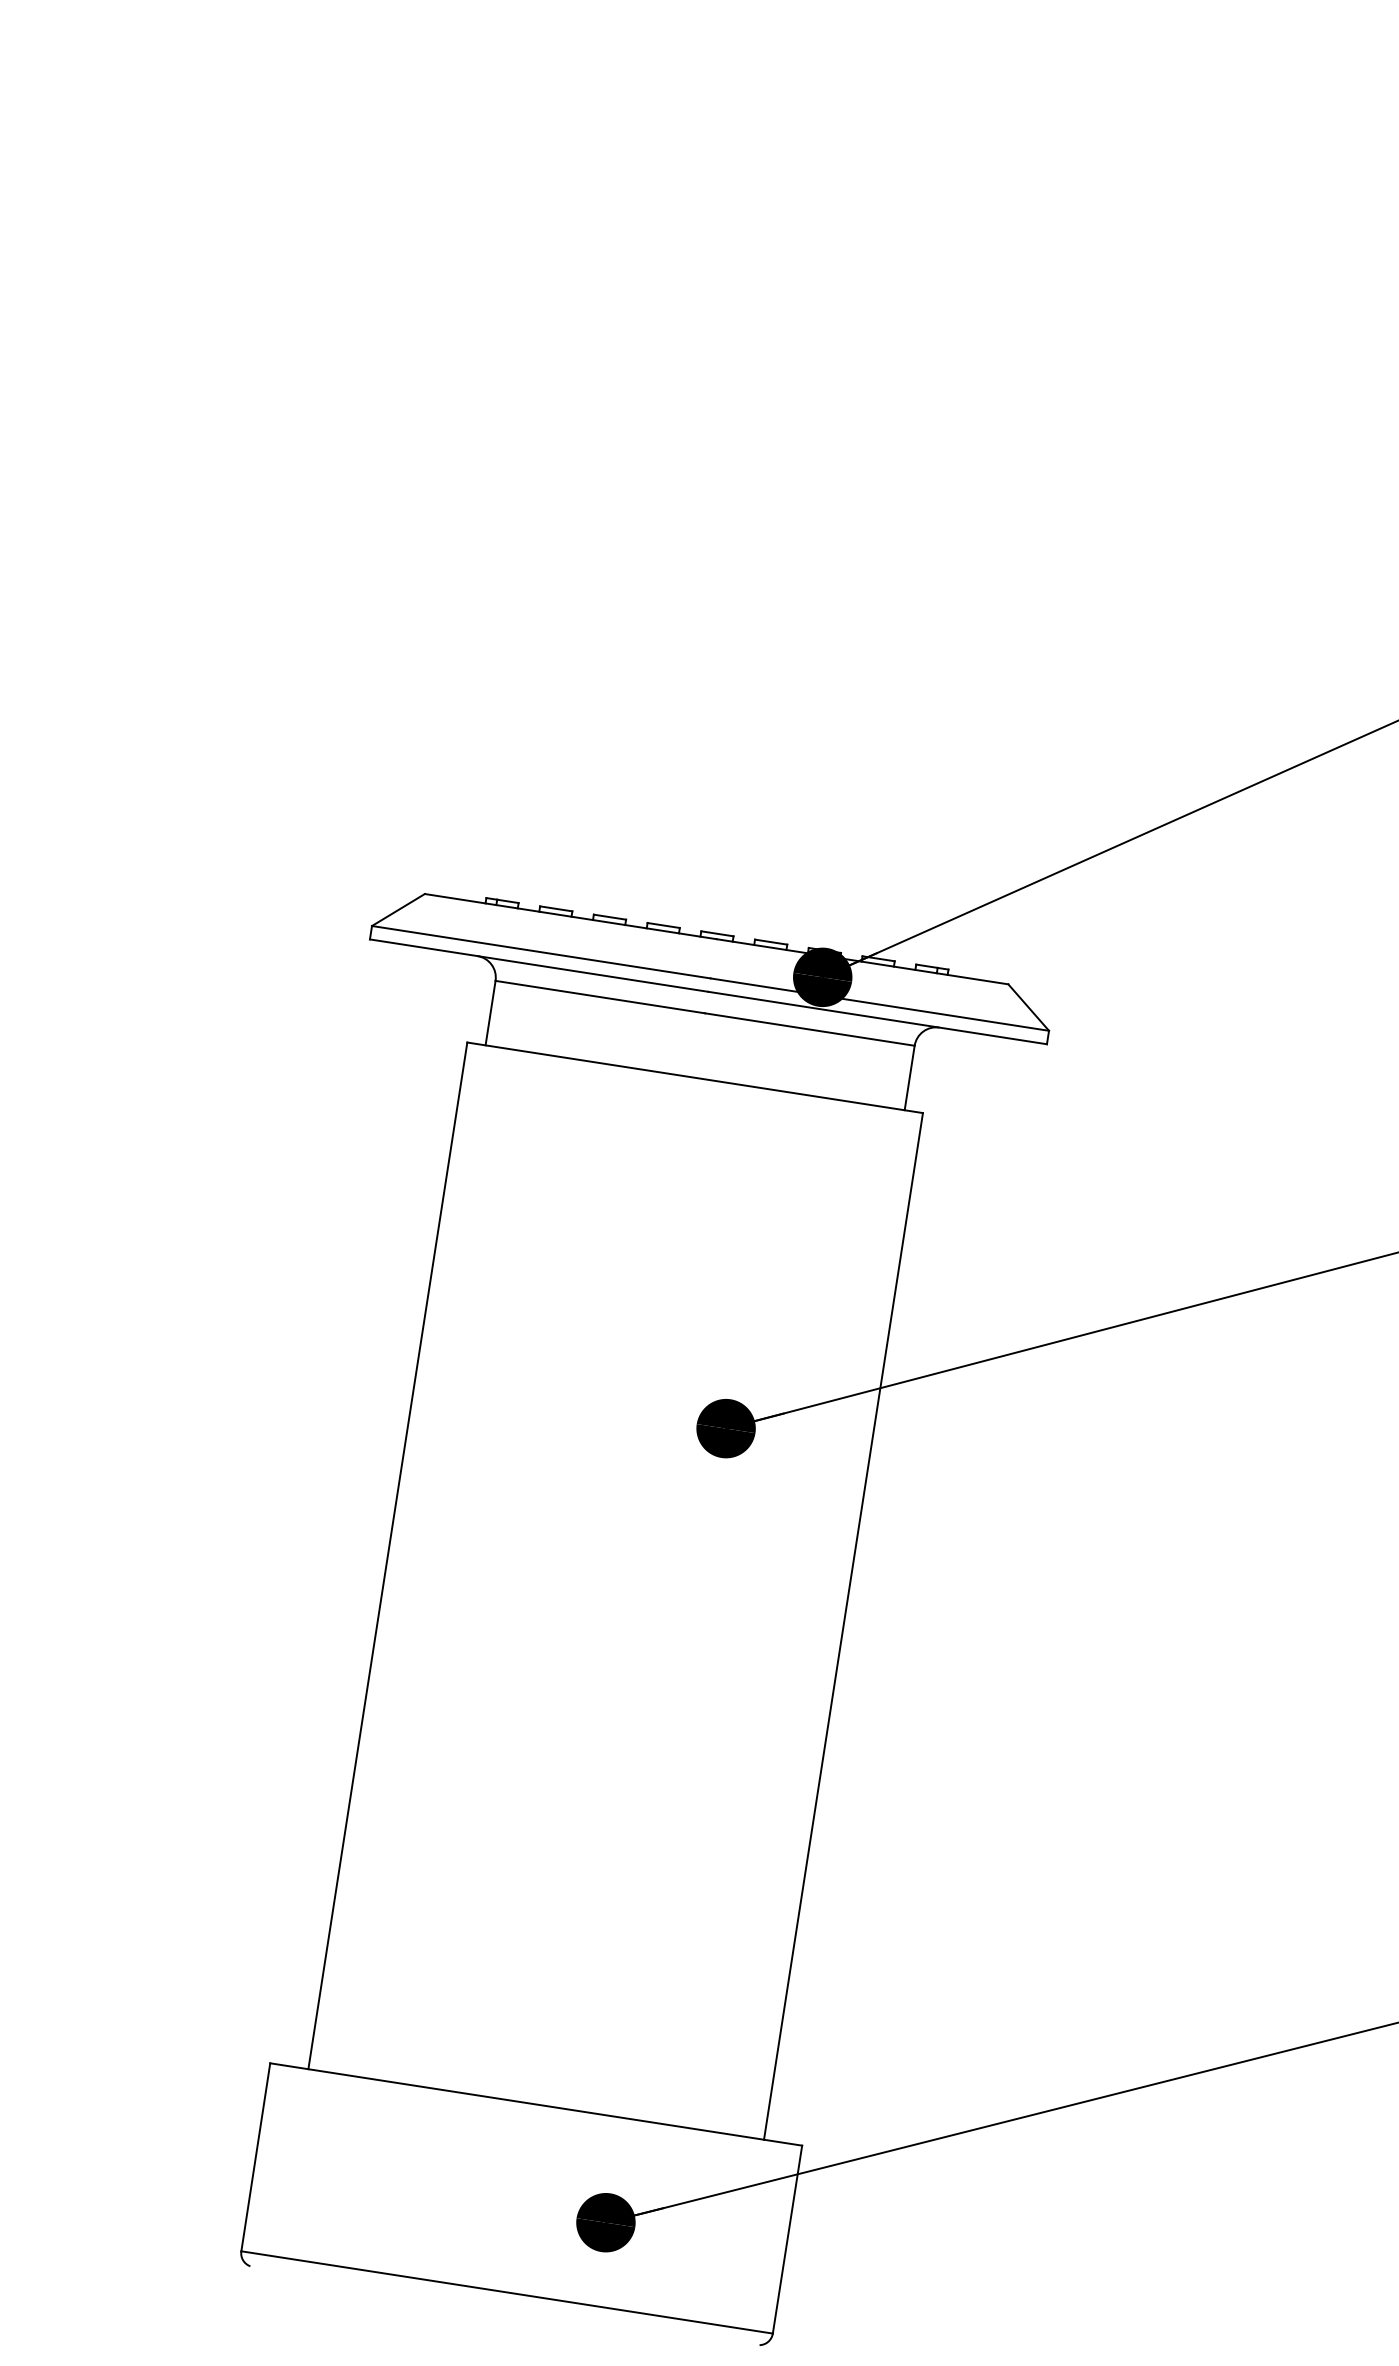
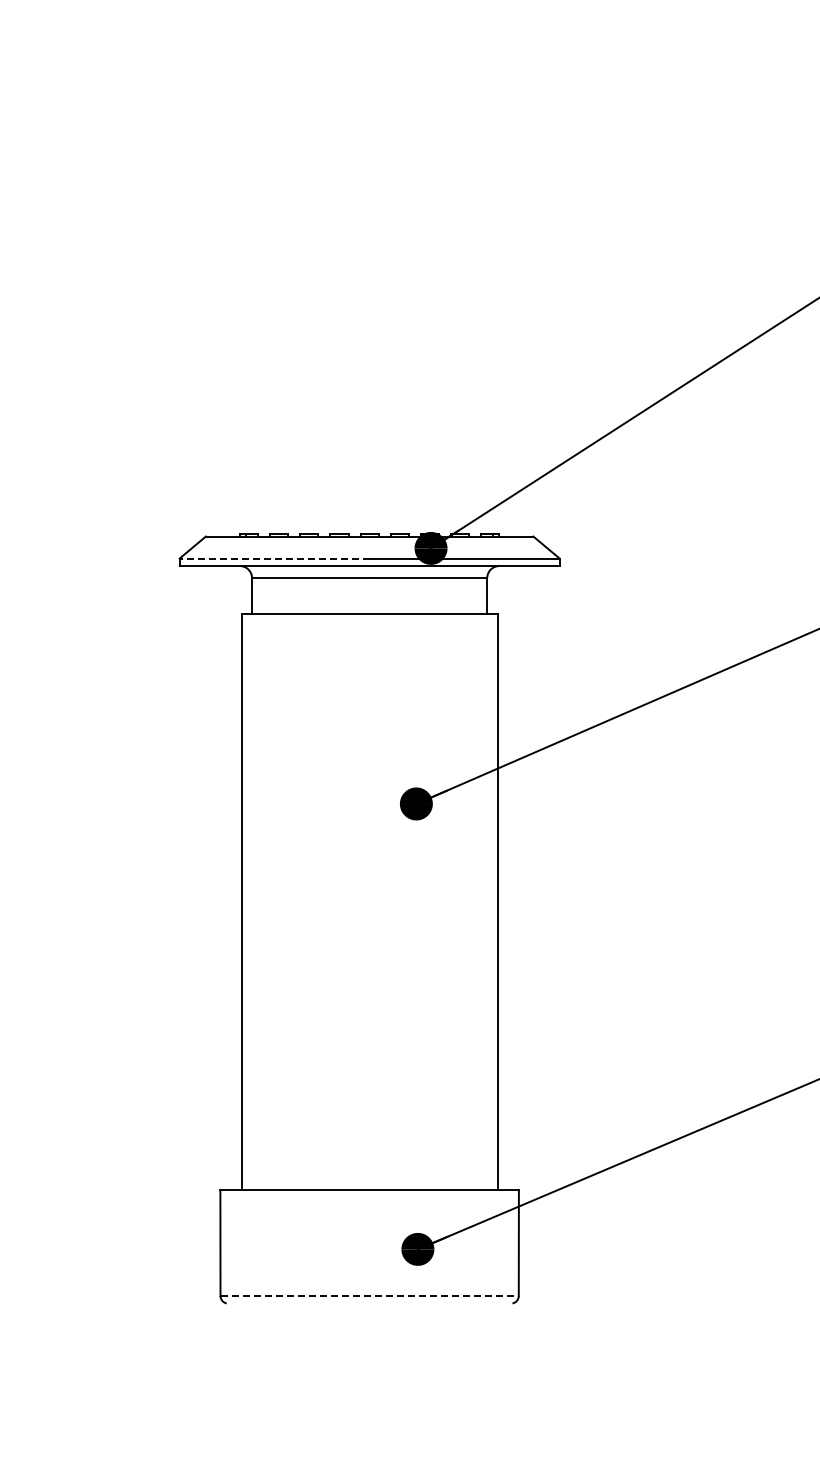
line: (541, 952) -> (274, 558), solid -> dashed
line: (508, 2291) -> (370, 1295), solid -> dashed

